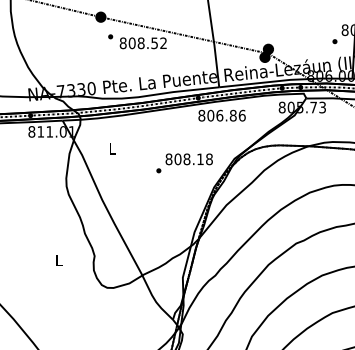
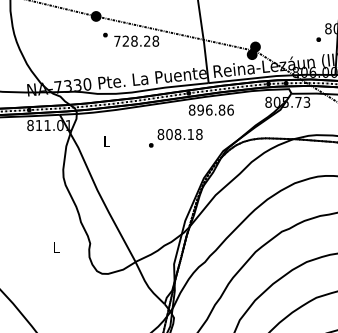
text: (143, 43) -> (136, 41), 808.52 -> 728.28
text: (210, 115) -> (200, 109), 806.86 -> 896.86
text: (184, 163) -> (175, 138), moved

